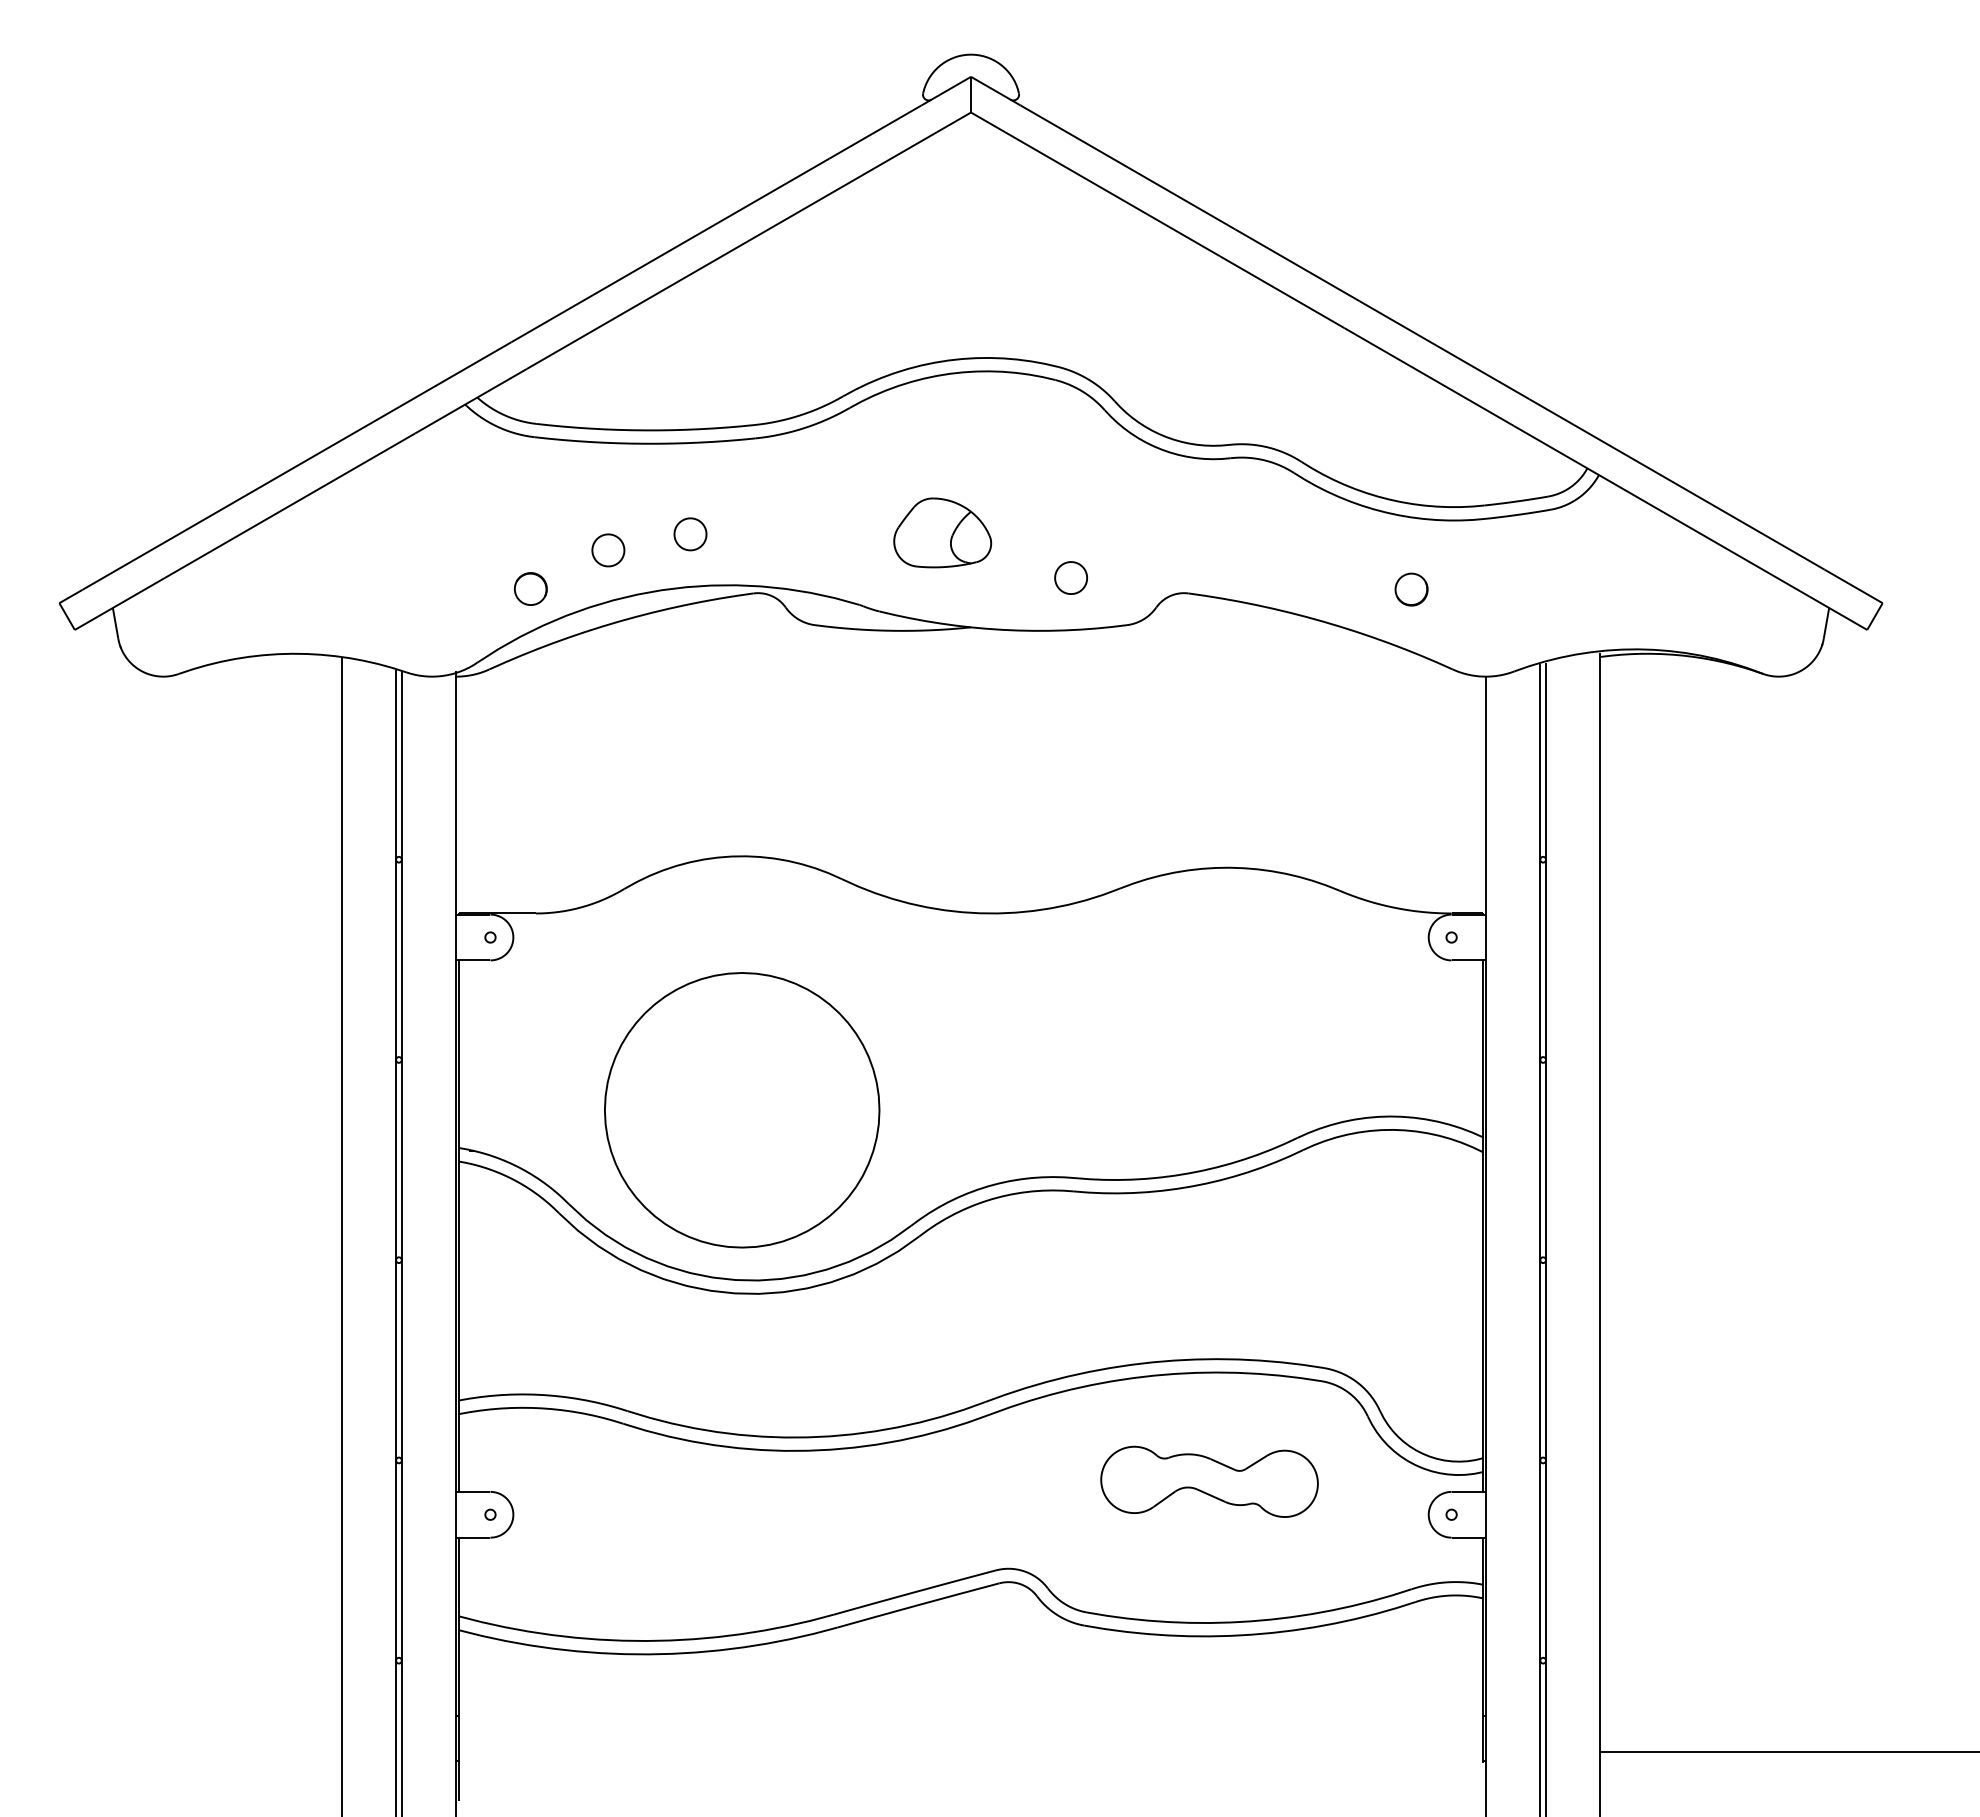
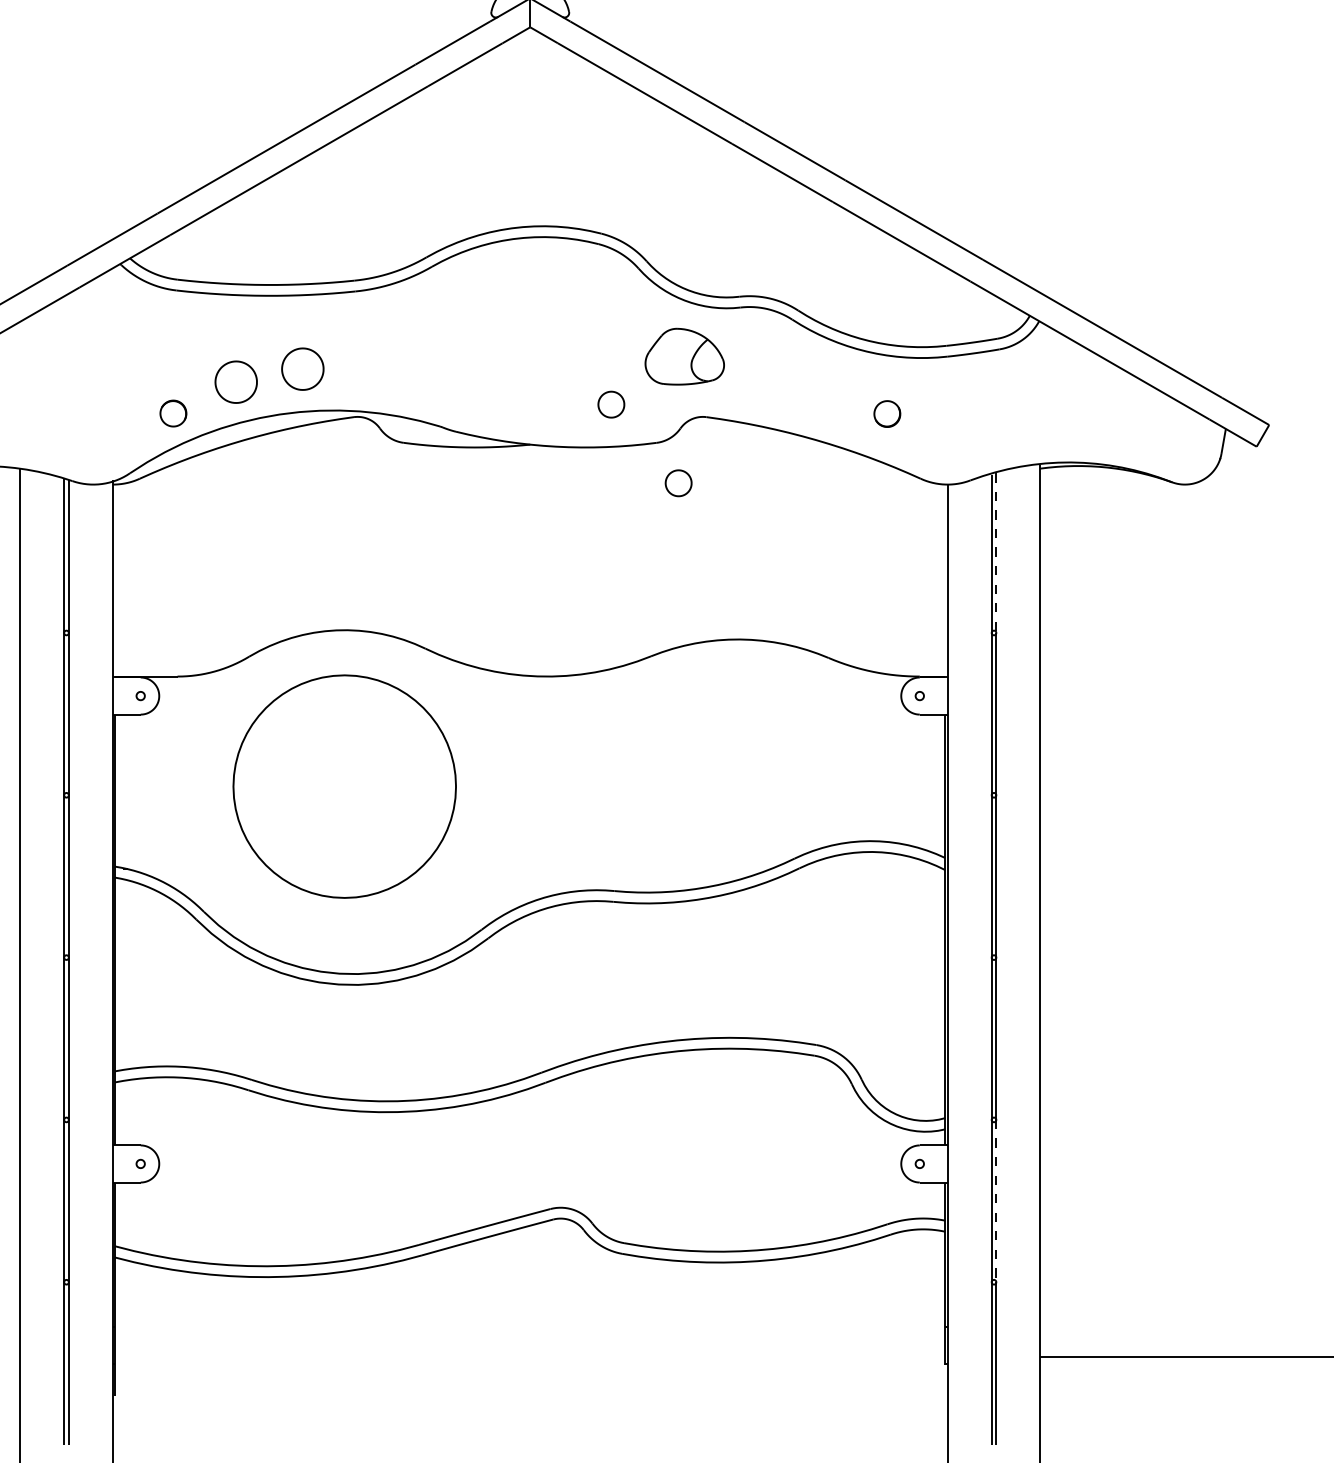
part: (942, 532) -> (684, 356), moved
part: (690, 534) -> (302, 369), size x1.6
part: (608, 550) -> (236, 382), size x1.6
part: (1153, 674) -> (678, 482), added
line: (1546, 761) -> (996, 553), solid -> dashed
part: (742, 1110) -> (344, 786), moved
part: (1209, 1481) -> (723, 1137), removed
line: (1546, 1561) -> (996, 1201), solid -> dashed

